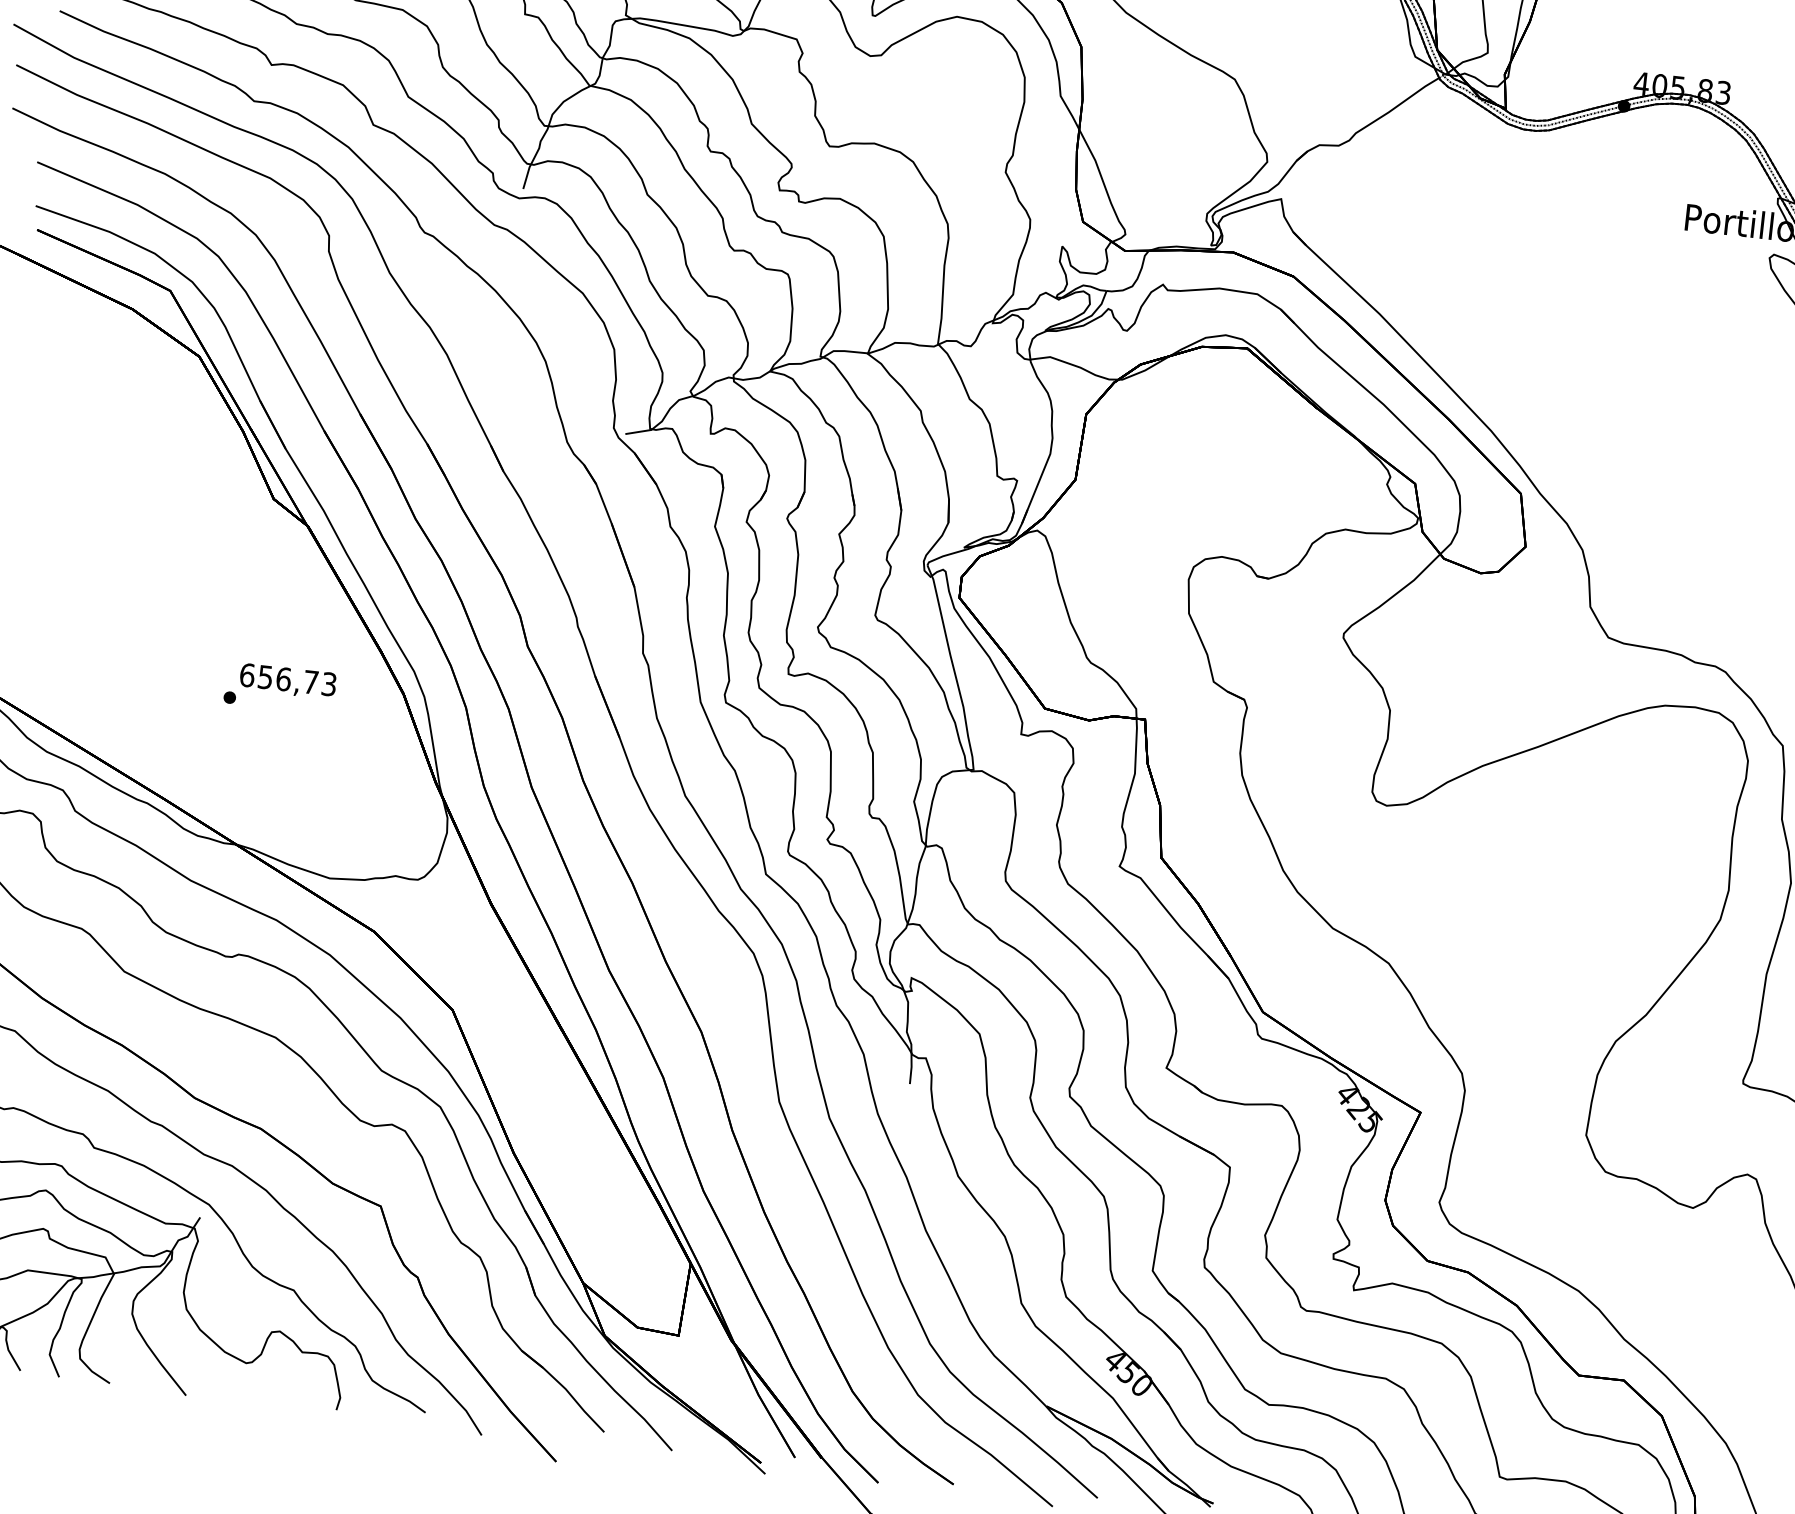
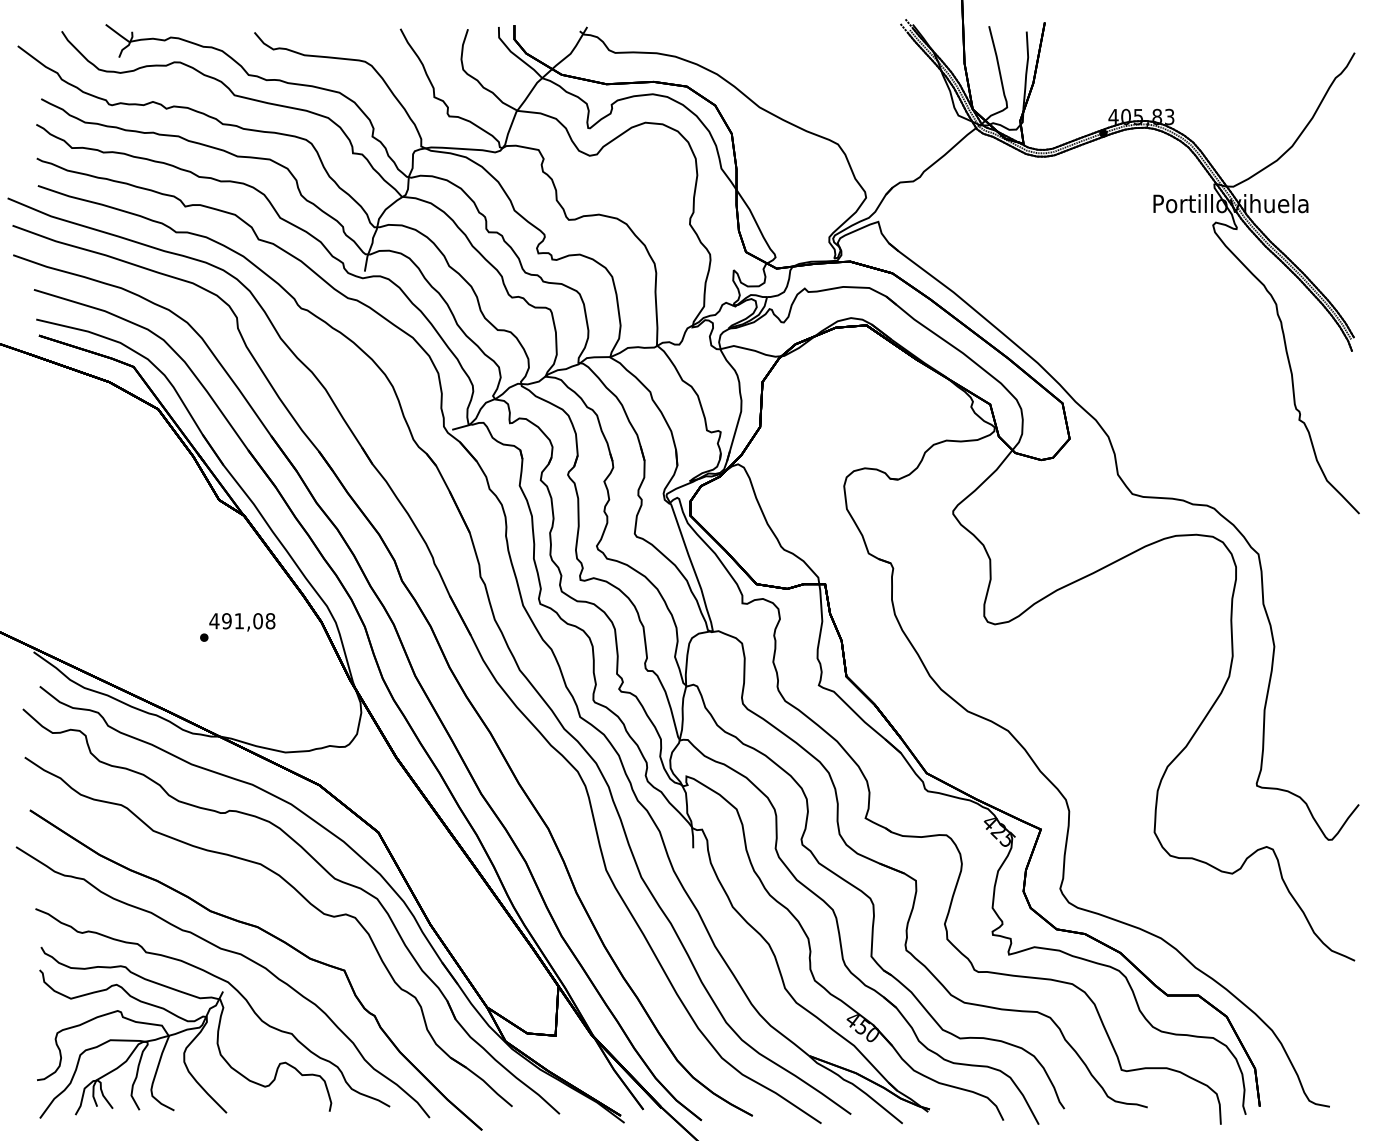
text: (288, 680) -> (242, 621), 656,73 -> 491,08

